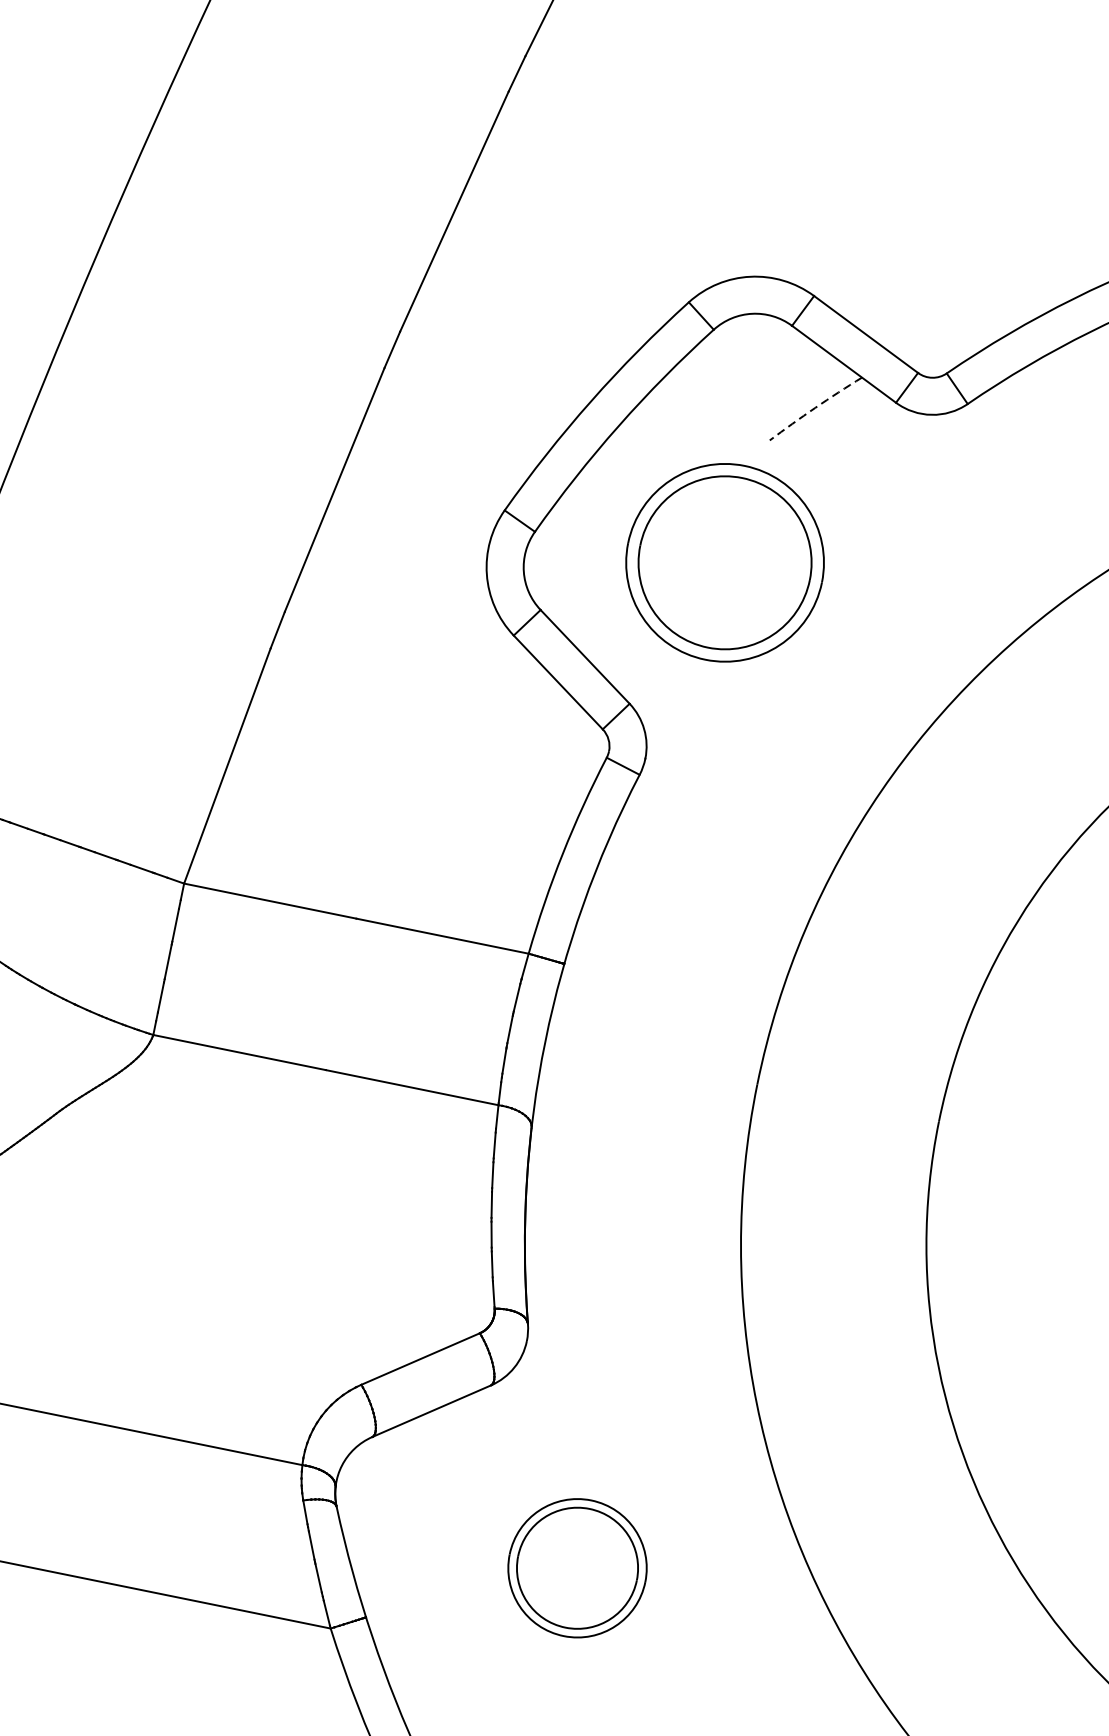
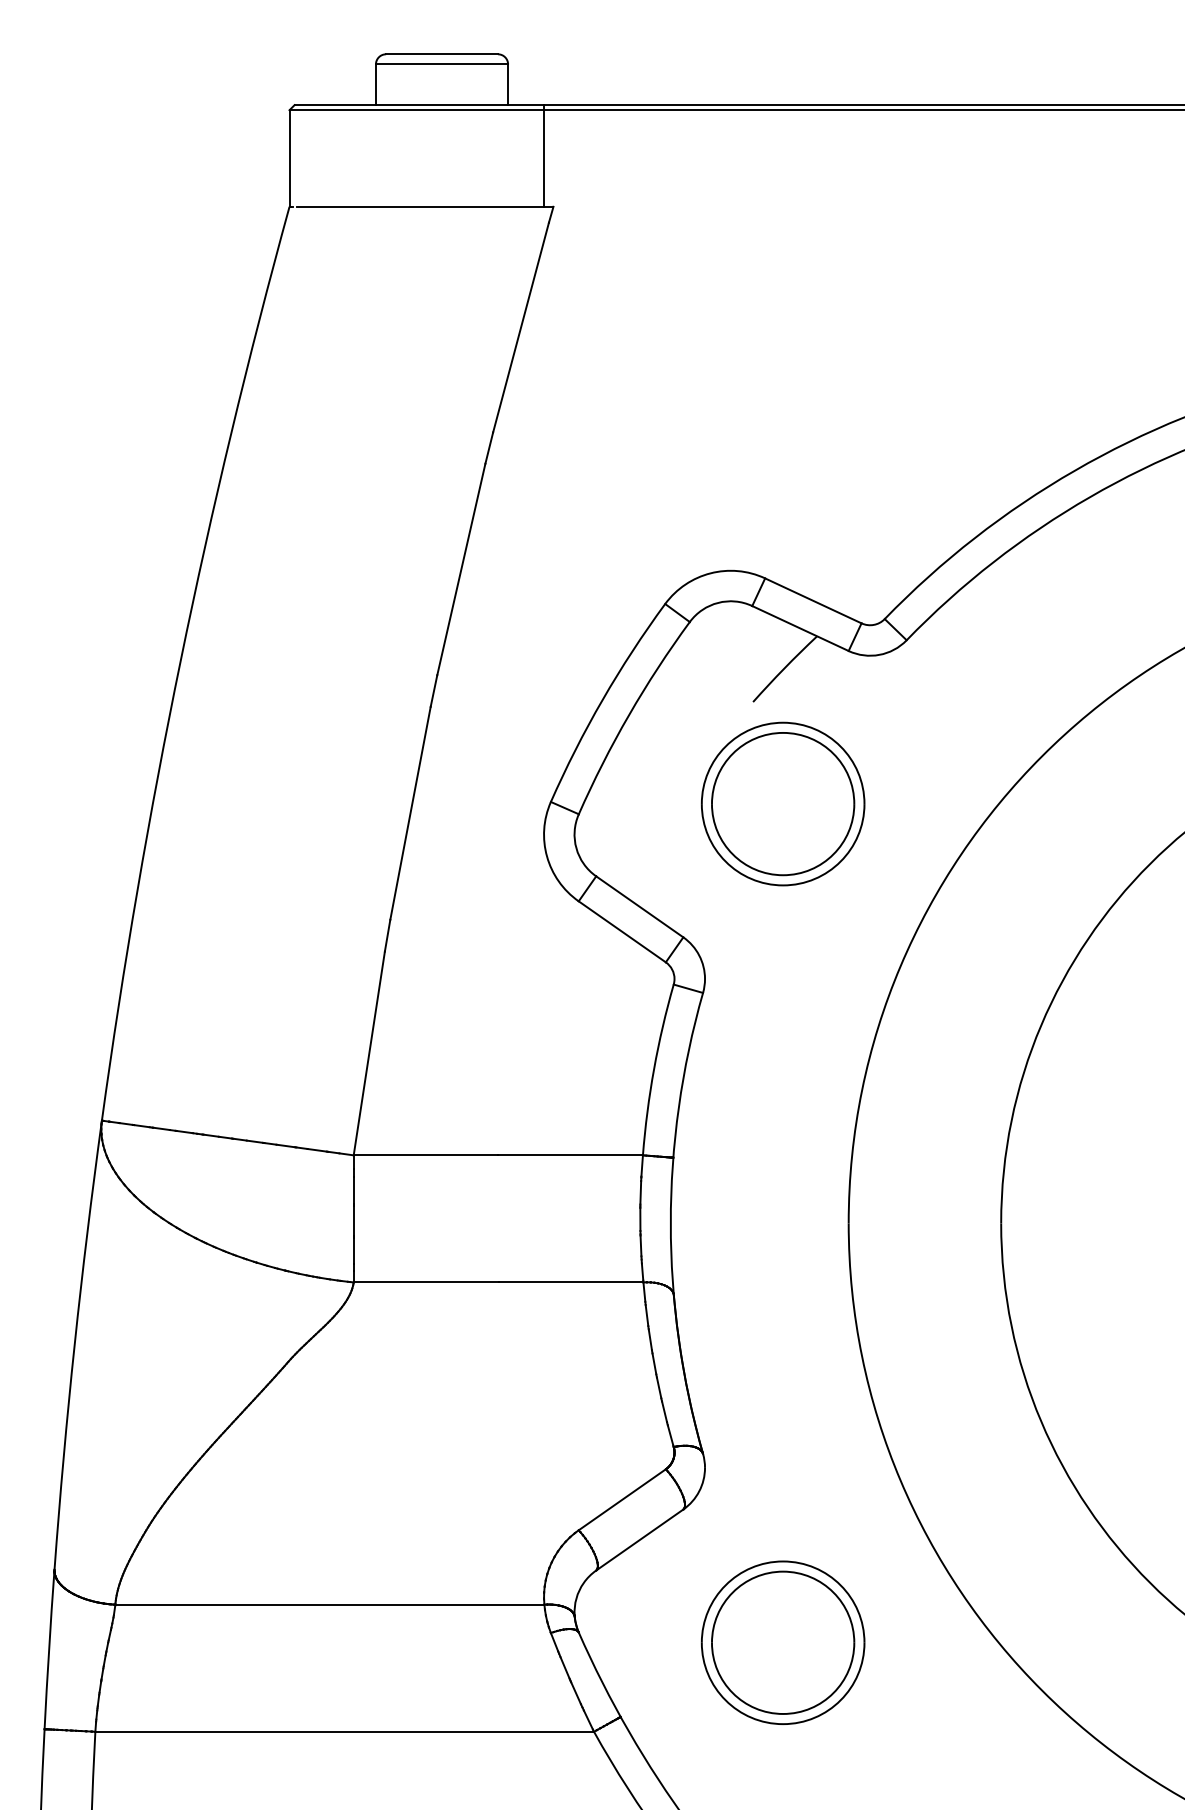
arc: (815, 408) -> (784, 668), dashed -> solid
part: (724, 561) -> (782, 803), moved
part: (576, 1567) -> (782, 1642), size x1.43

